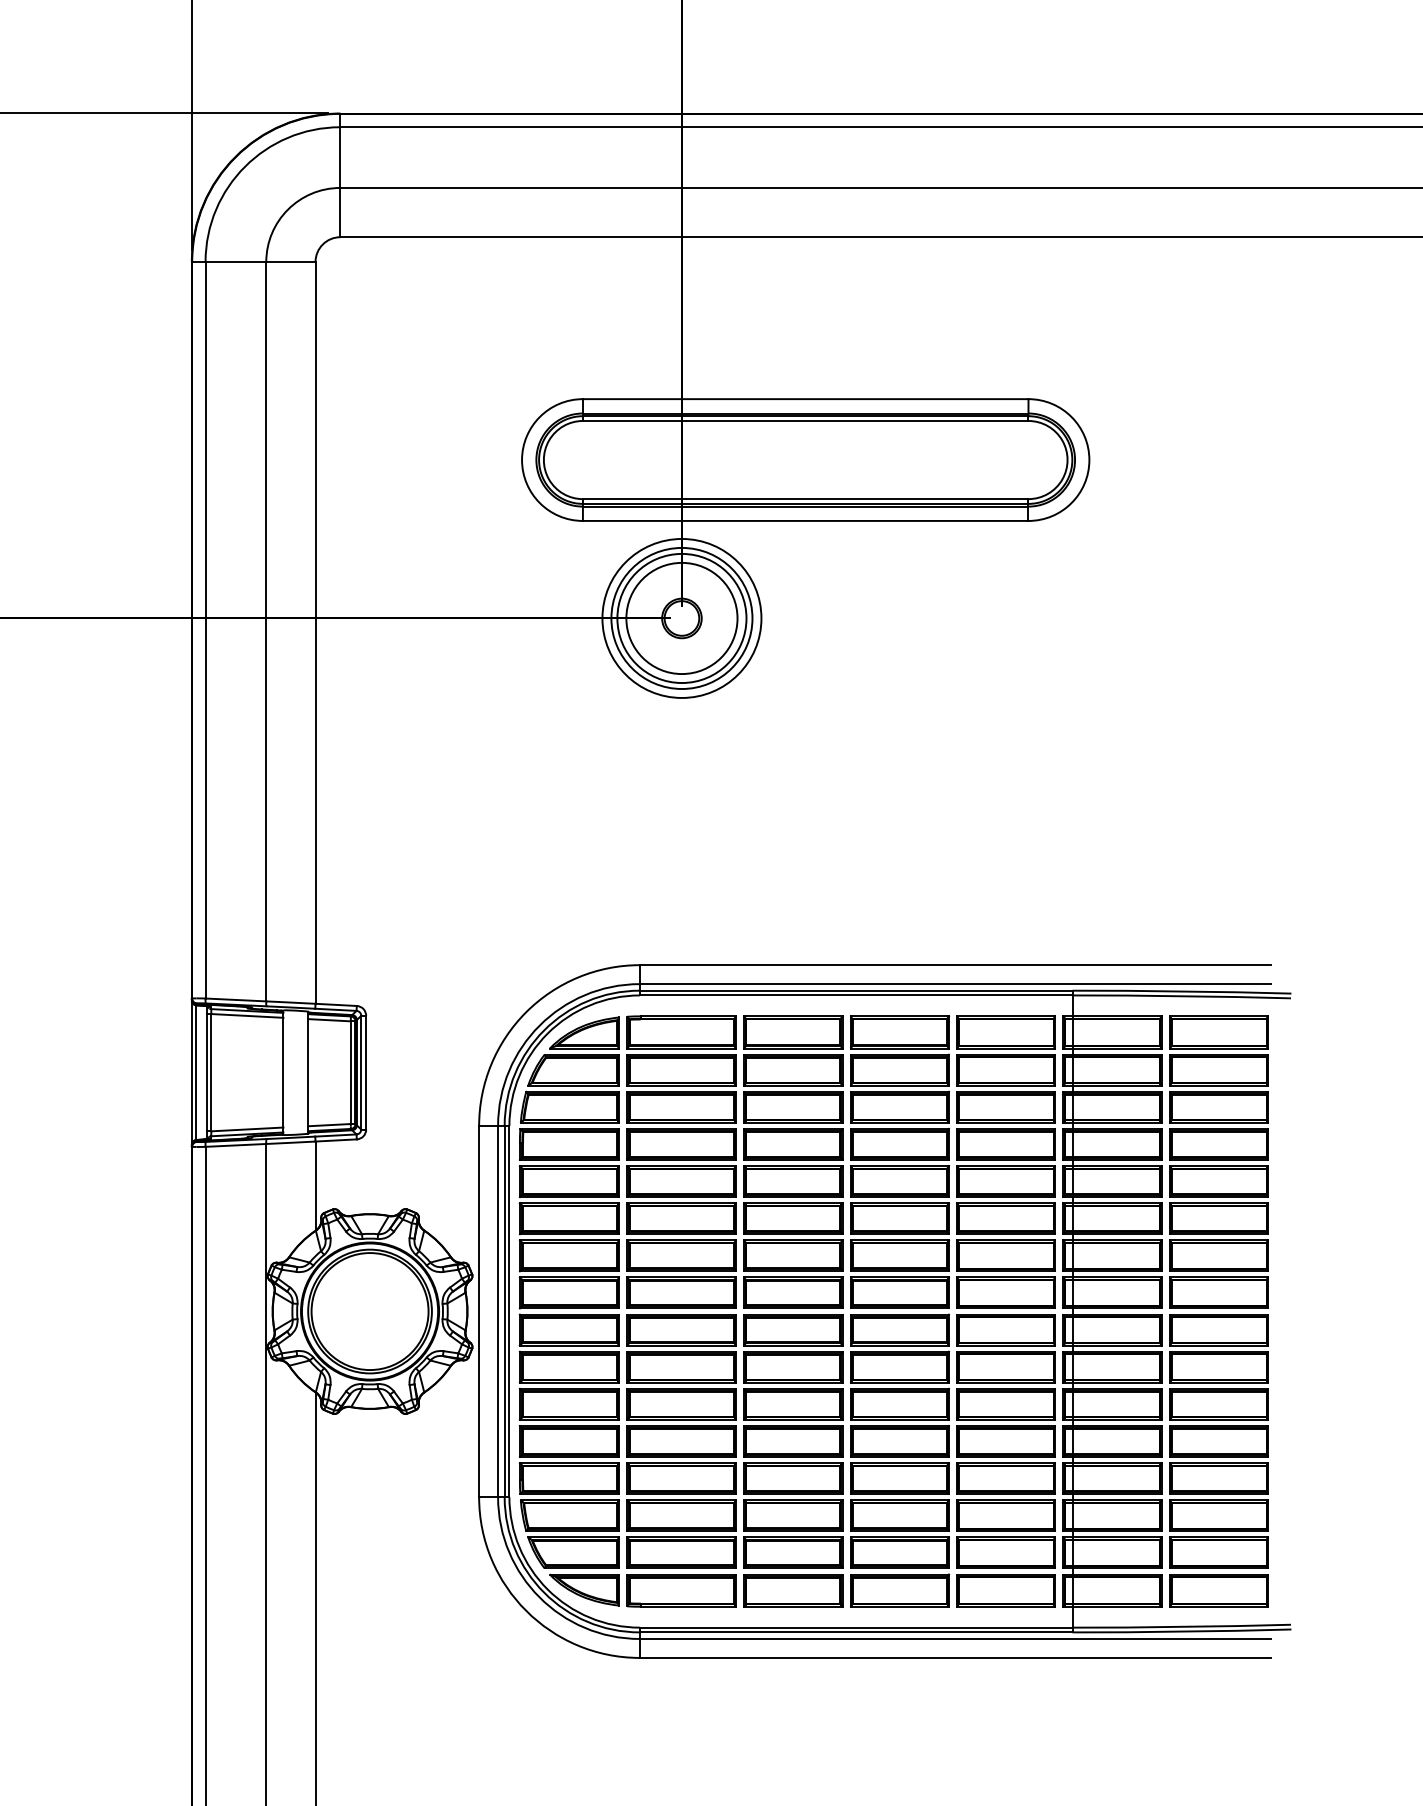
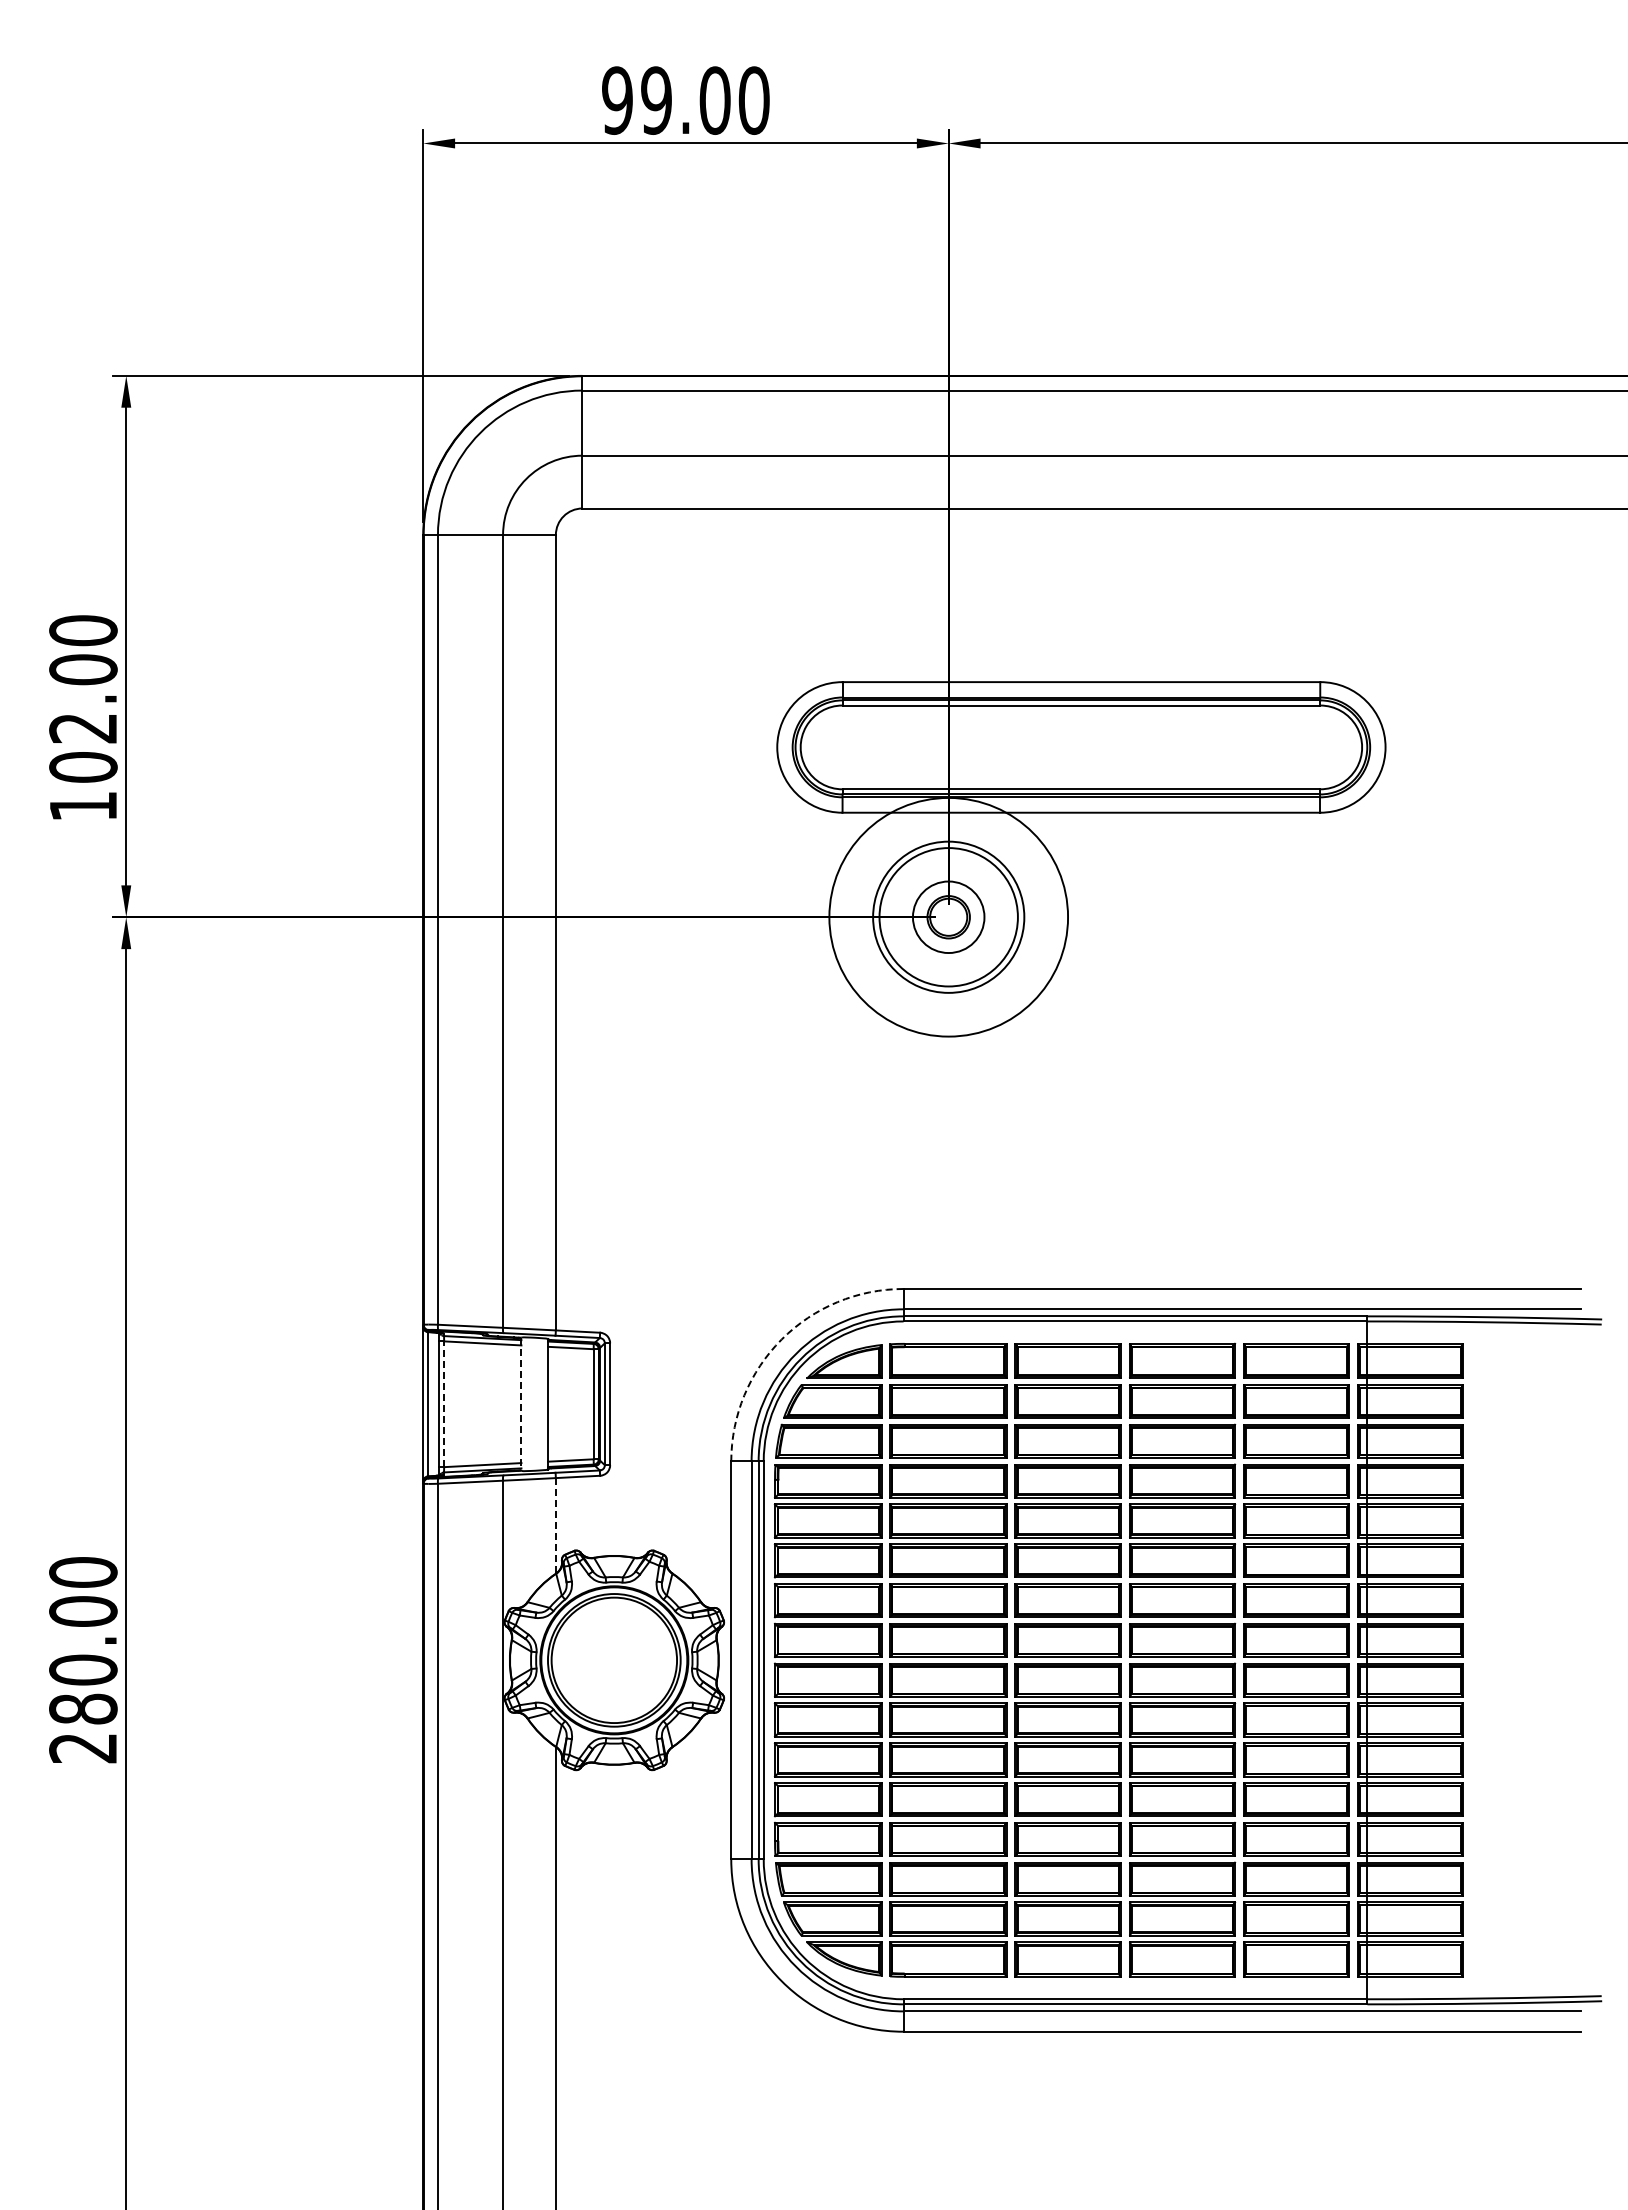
circle: (681, 617) -> (948, 916), size x0.6
circle: (681, 618) -> (948, 917), size x1.4
arc: (525, 1012) -> (781, 1339), solid -> dashed
line: (211, 1072) -> (444, 1404), solid -> dashed
line: (283, 1072) -> (521, 1404), solid -> dashed
line: (315, 1185) -> (555, 1525), solid -> dashed
part: (1218, 1311) -> (1524, 1660), removed

